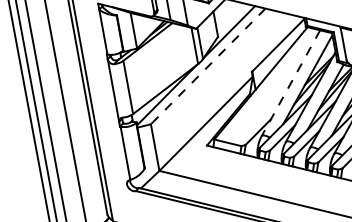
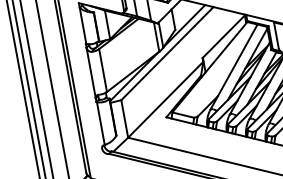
line: (208, 66) -> (167, 53), dashed -> solid
line: (291, 83) -> (234, 67), dashed -> solid

